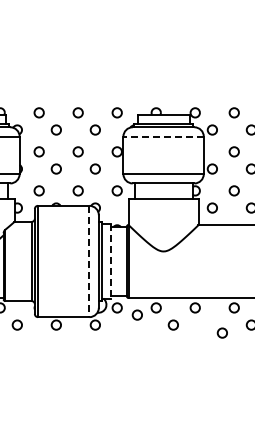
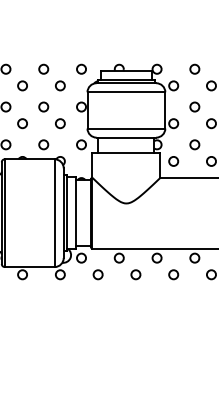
line: (163, 136) -> (126, 92), dashed -> solid
line: (89, 261) -> (54, 213), dashed -> solid
line: (111, 262) -> (75, 214), dashed -> solid
circle: (136, 314) -> (97, 274), moved
circle: (221, 332) -> (172, 274), moved

